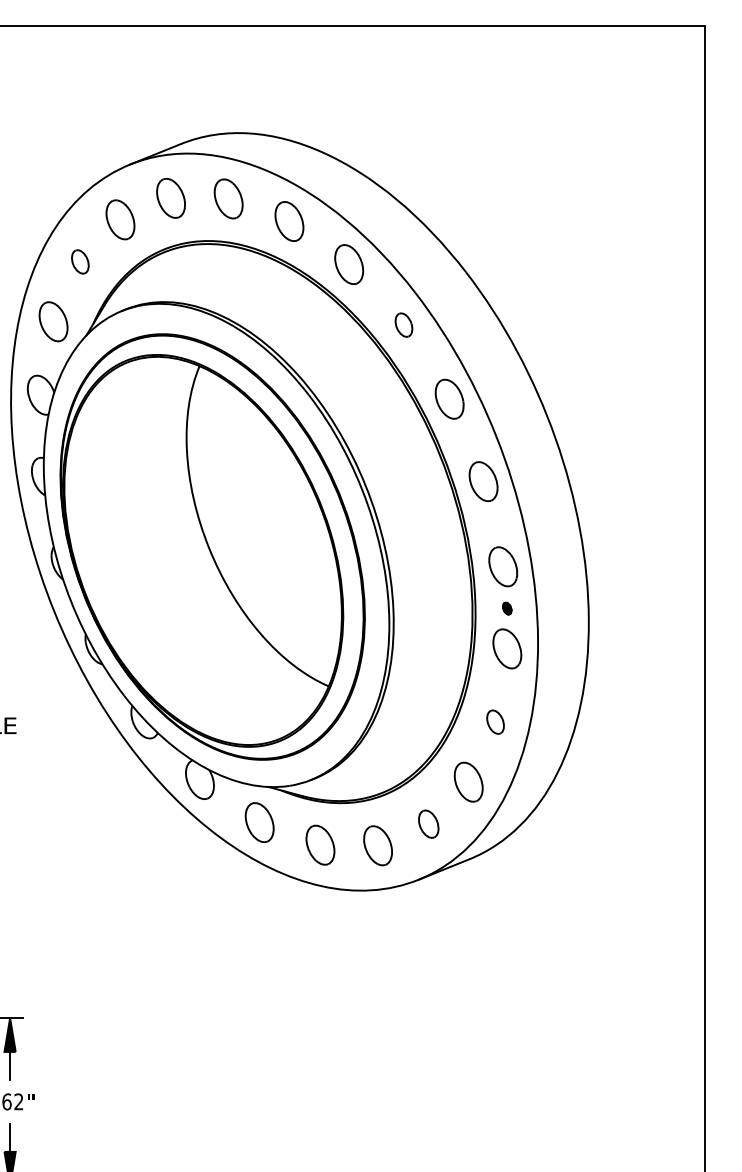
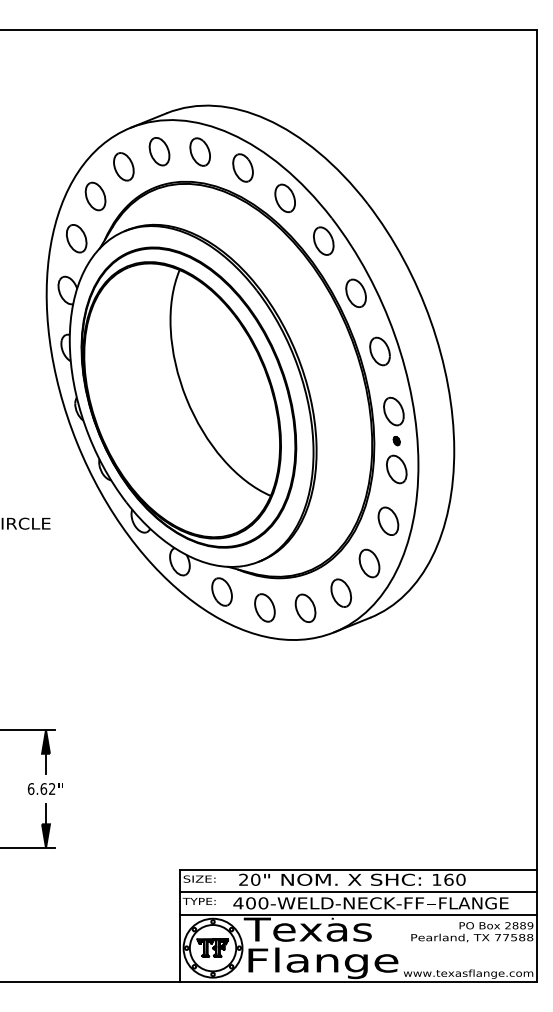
part: (80, 261) -> (95, 196), size x1.67
part: (403, 324) -> (323, 240), size x1.67
part: (495, 721) -> (388, 520), size x1.67
part: (428, 823) -> (341, 592), size x1.43

